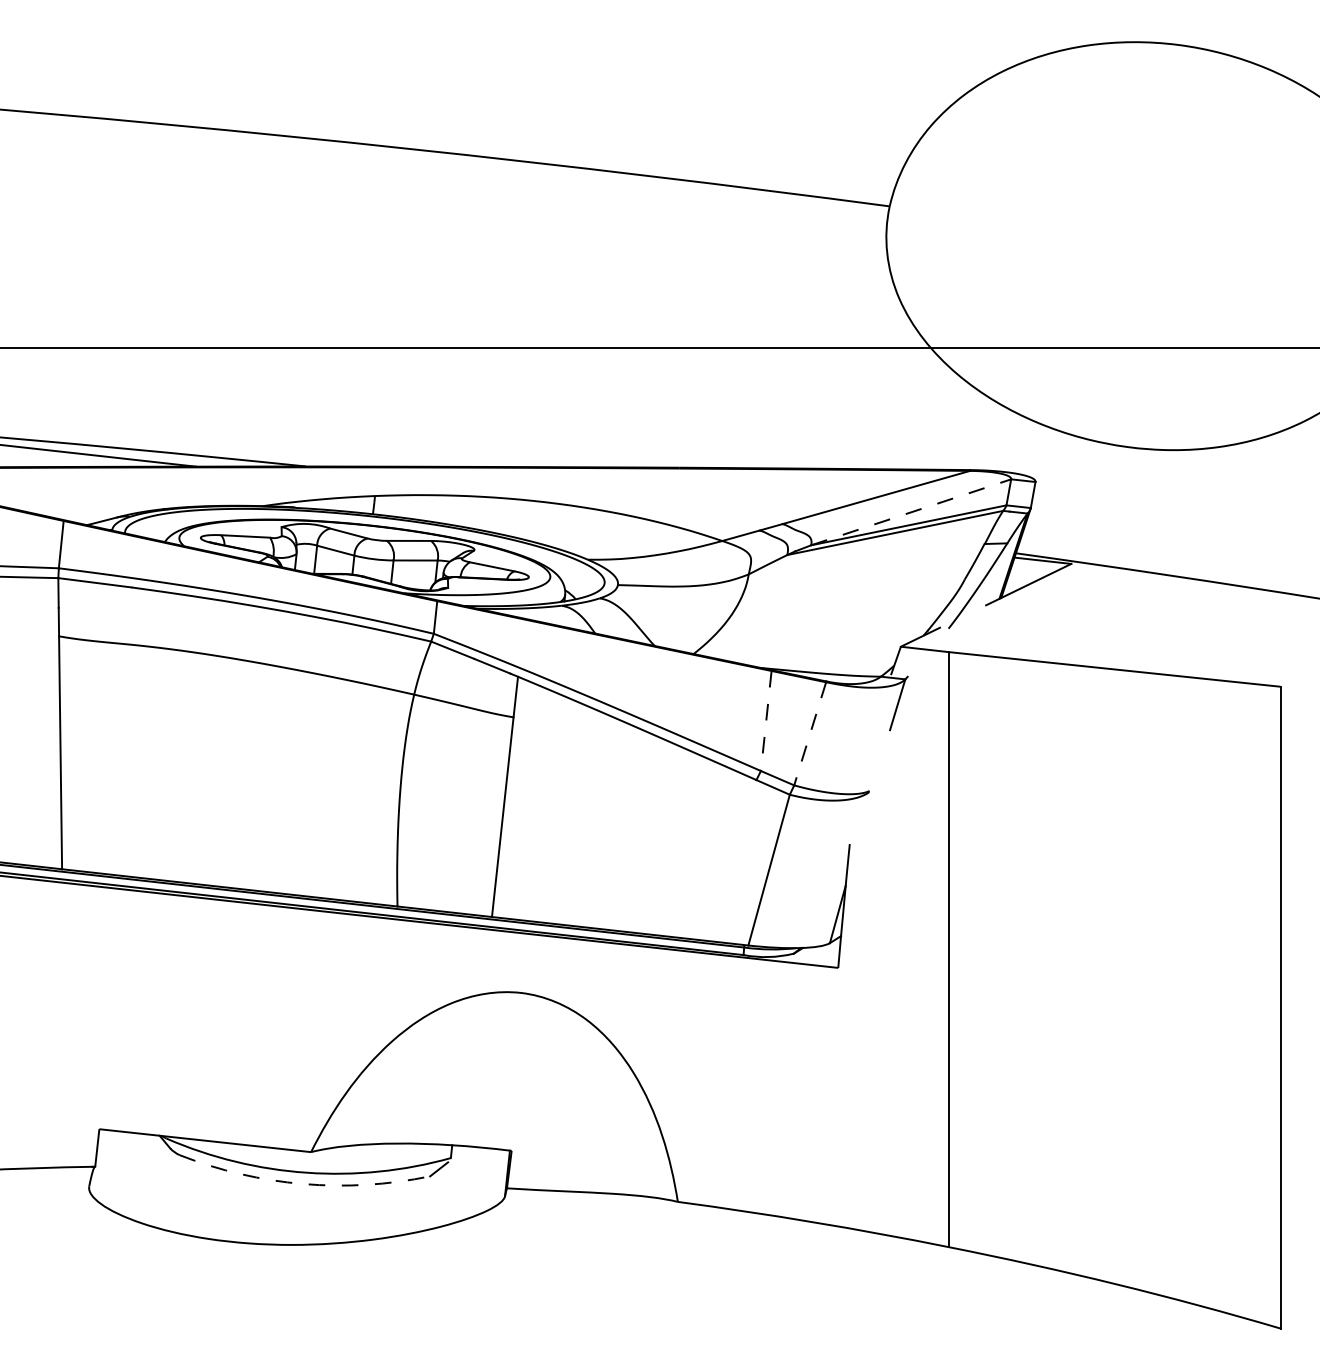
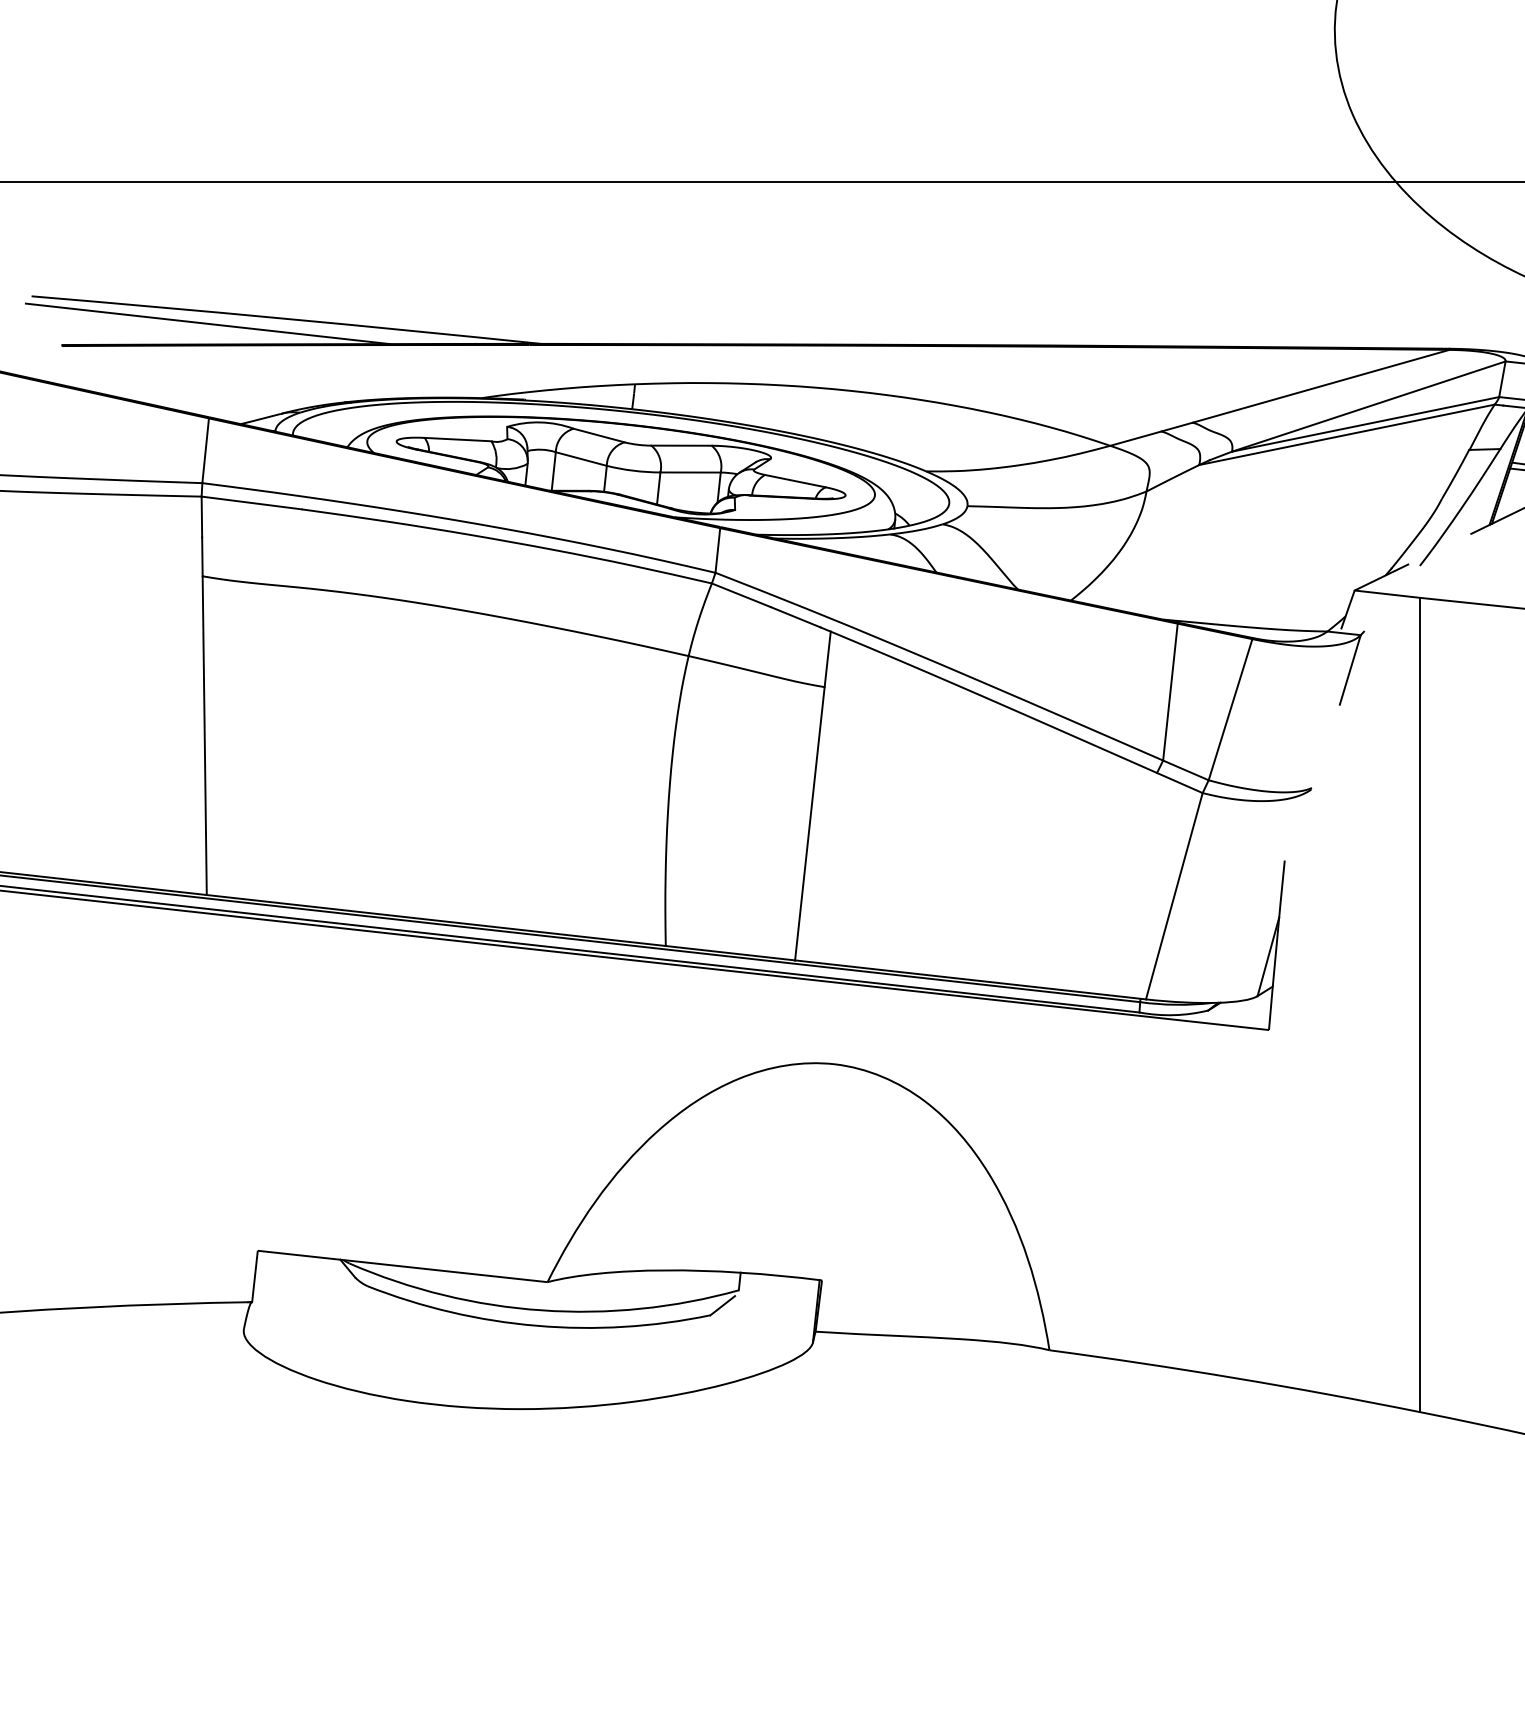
line: (911, 512) -> (1369, 406), dashed -> solid
line: (766, 721) -> (1170, 692), dashed -> solid
line: (810, 733) -> (1230, 709), dashed -> solid
arc: (303, 1184) -> (537, 1326), dashed -> solid

